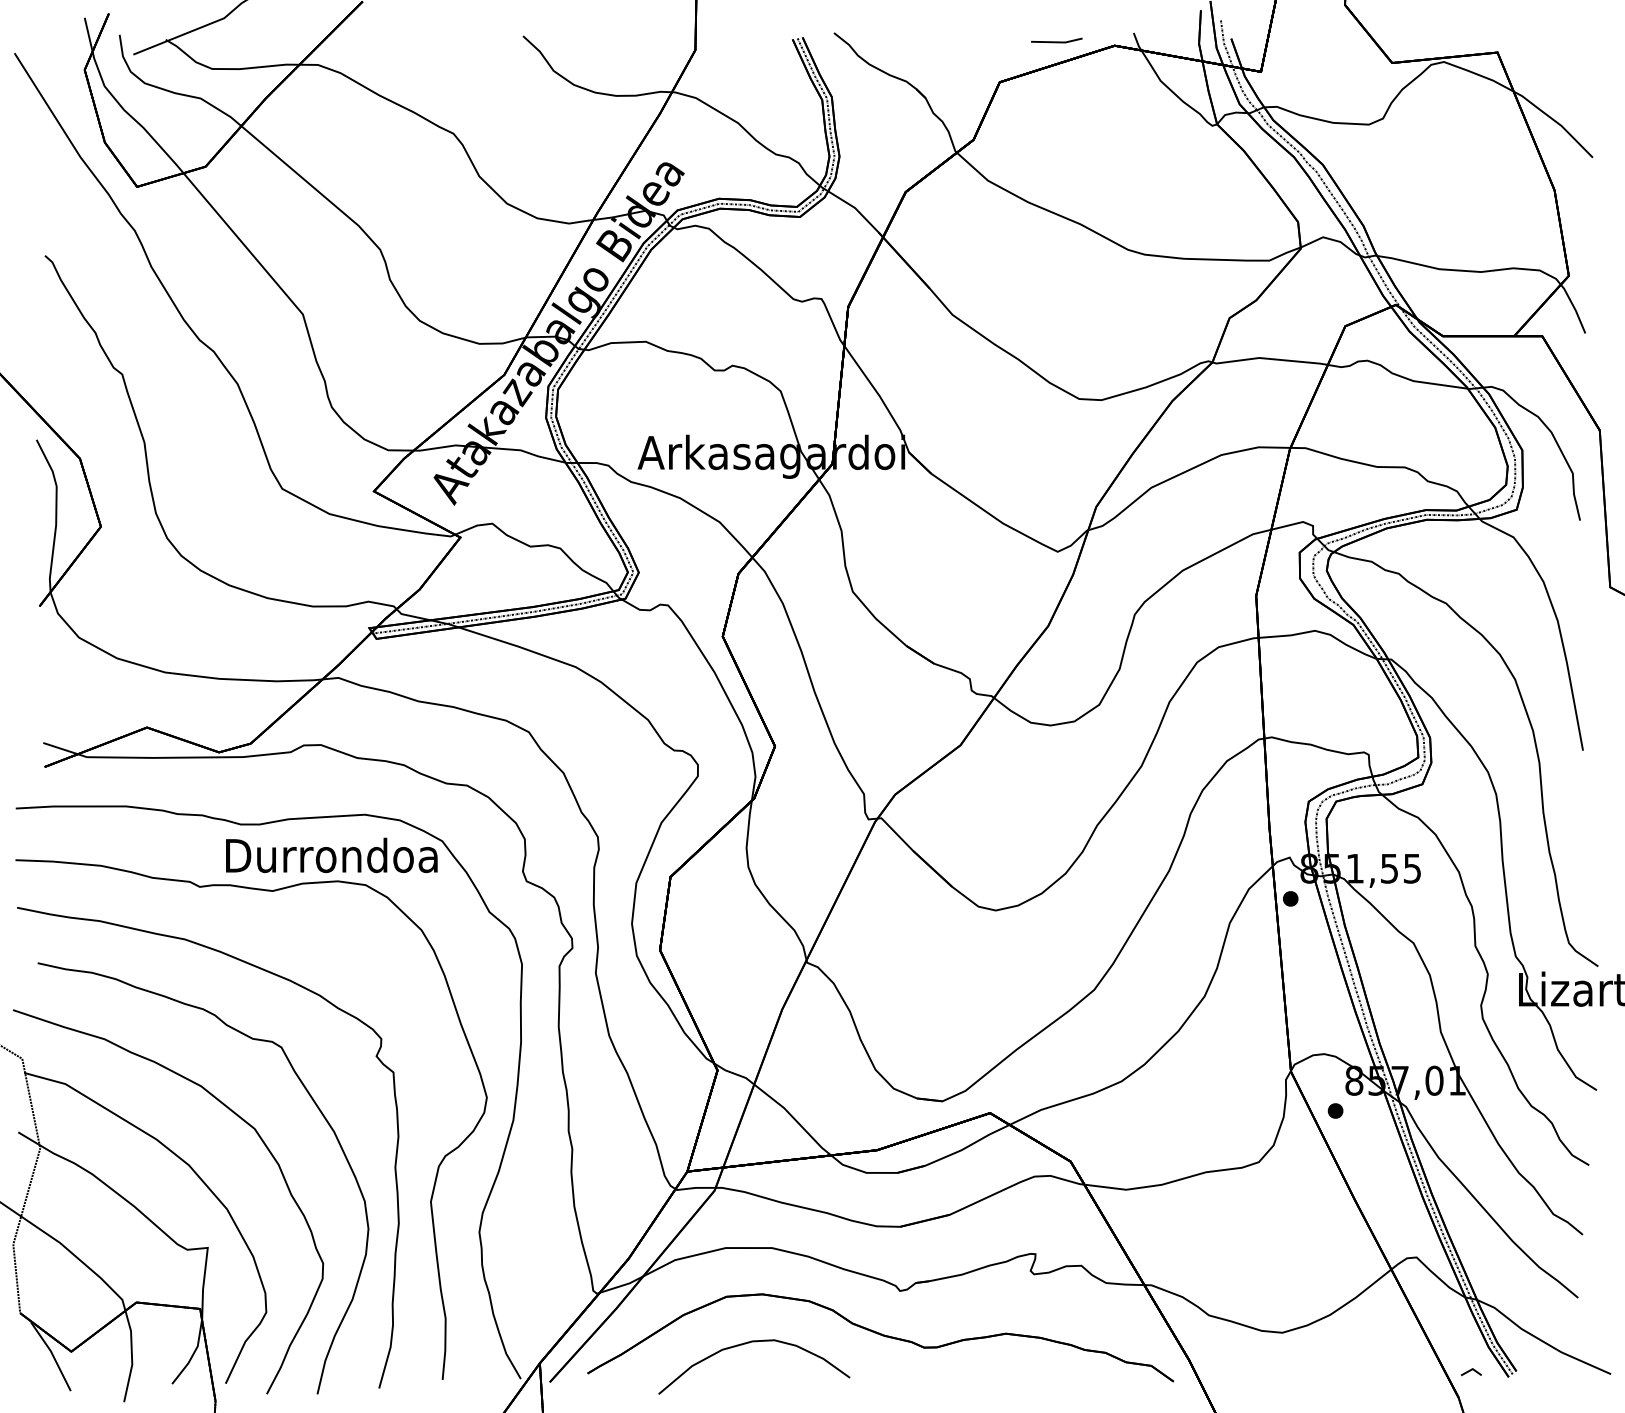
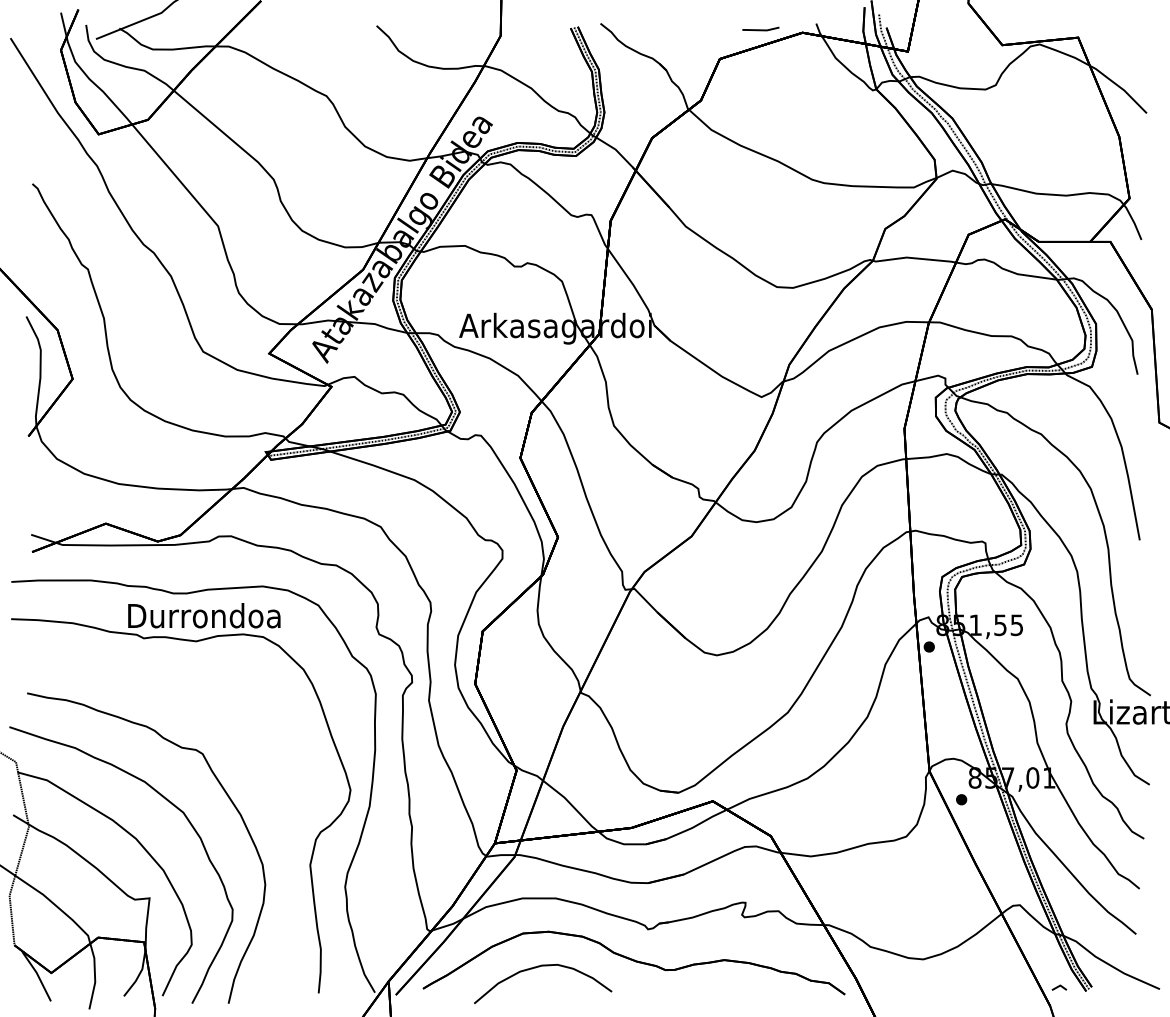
text: (331, 855) -> (204, 615), moved
part: (281, 978) -> (202, 704), removed

